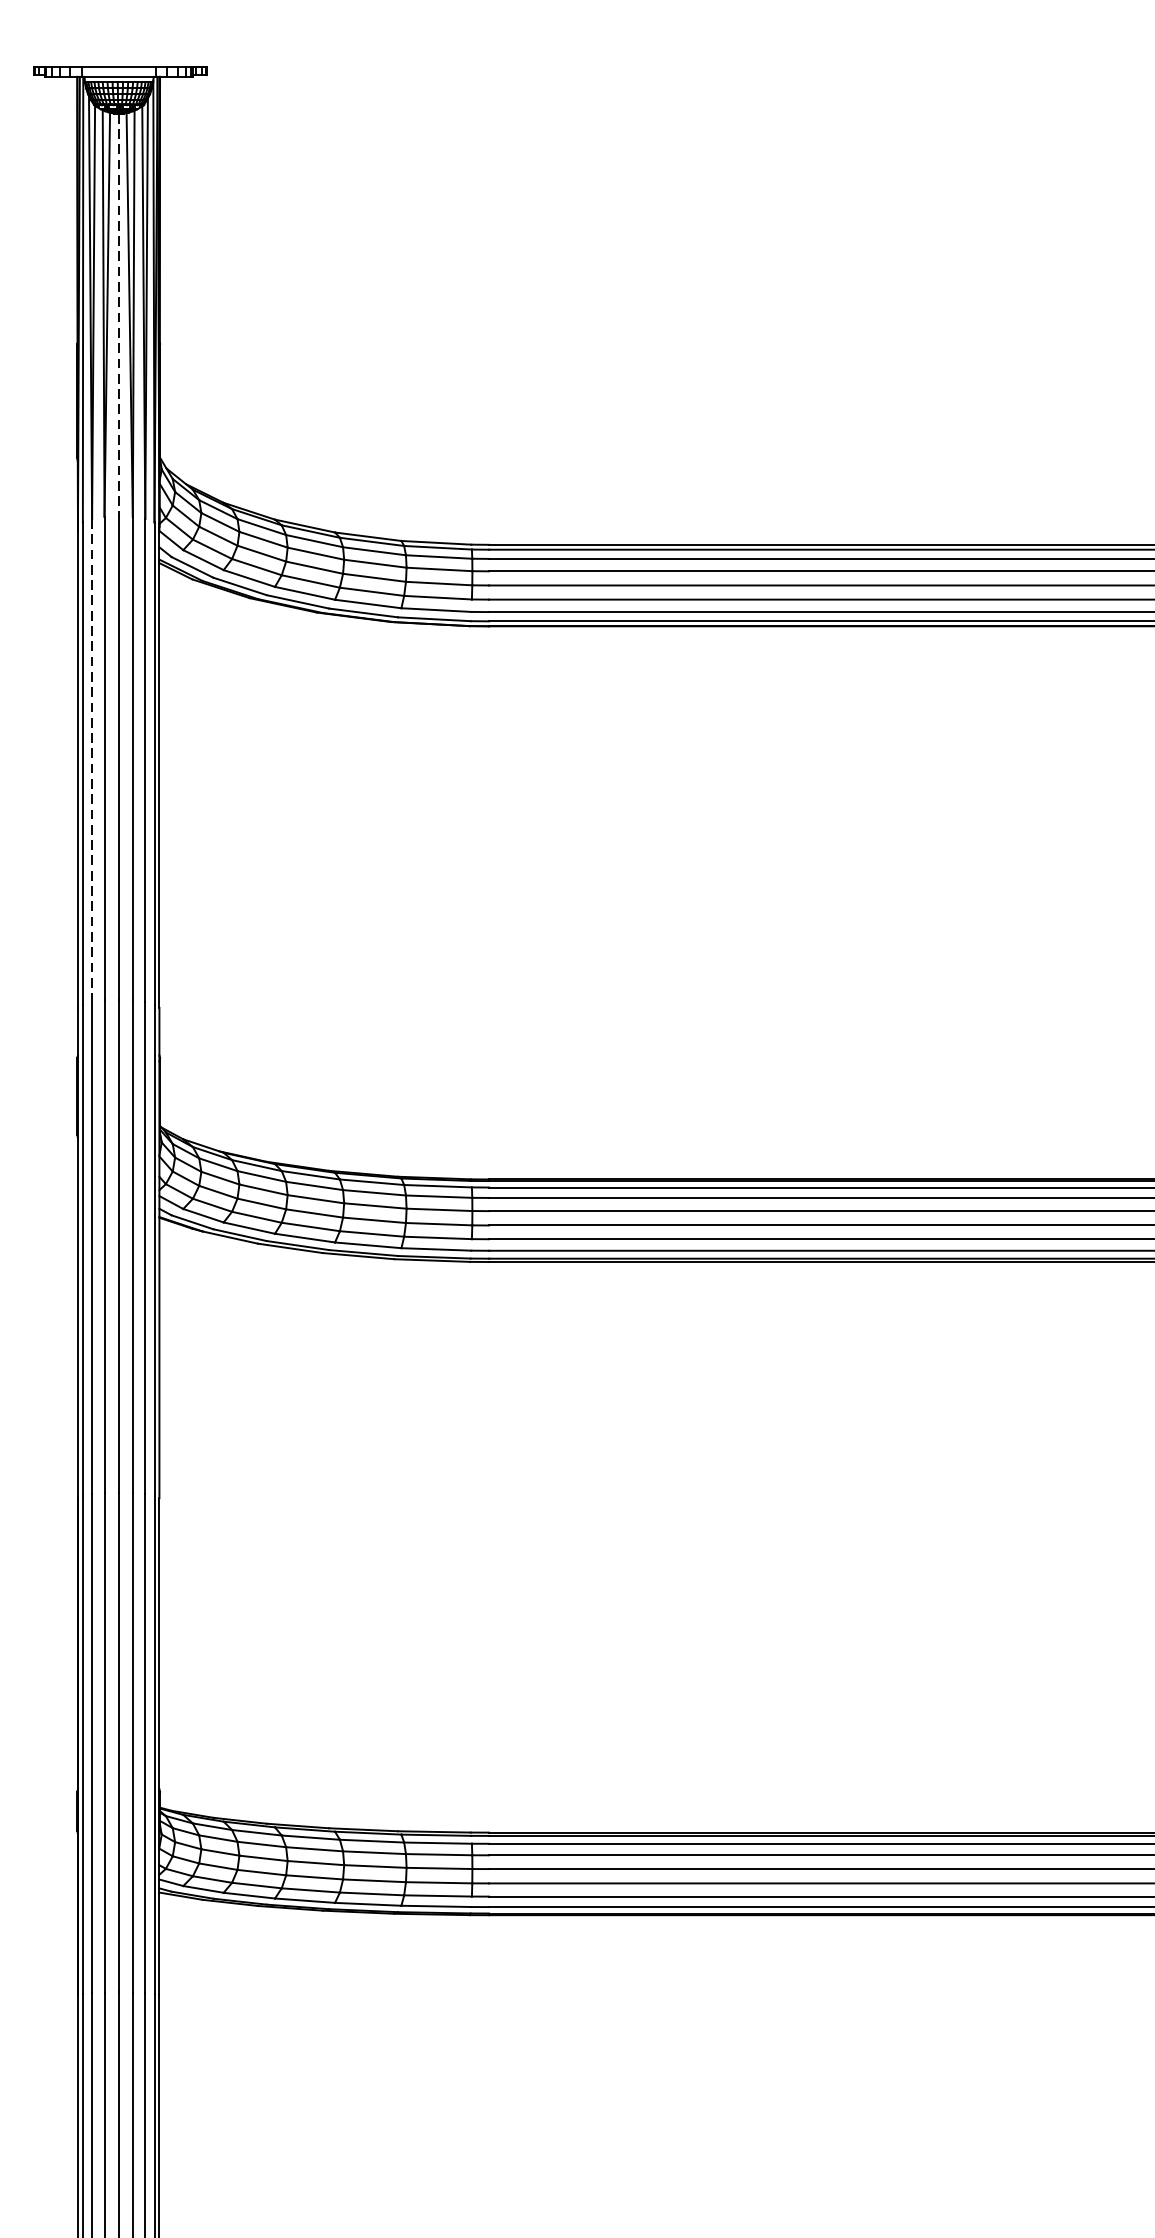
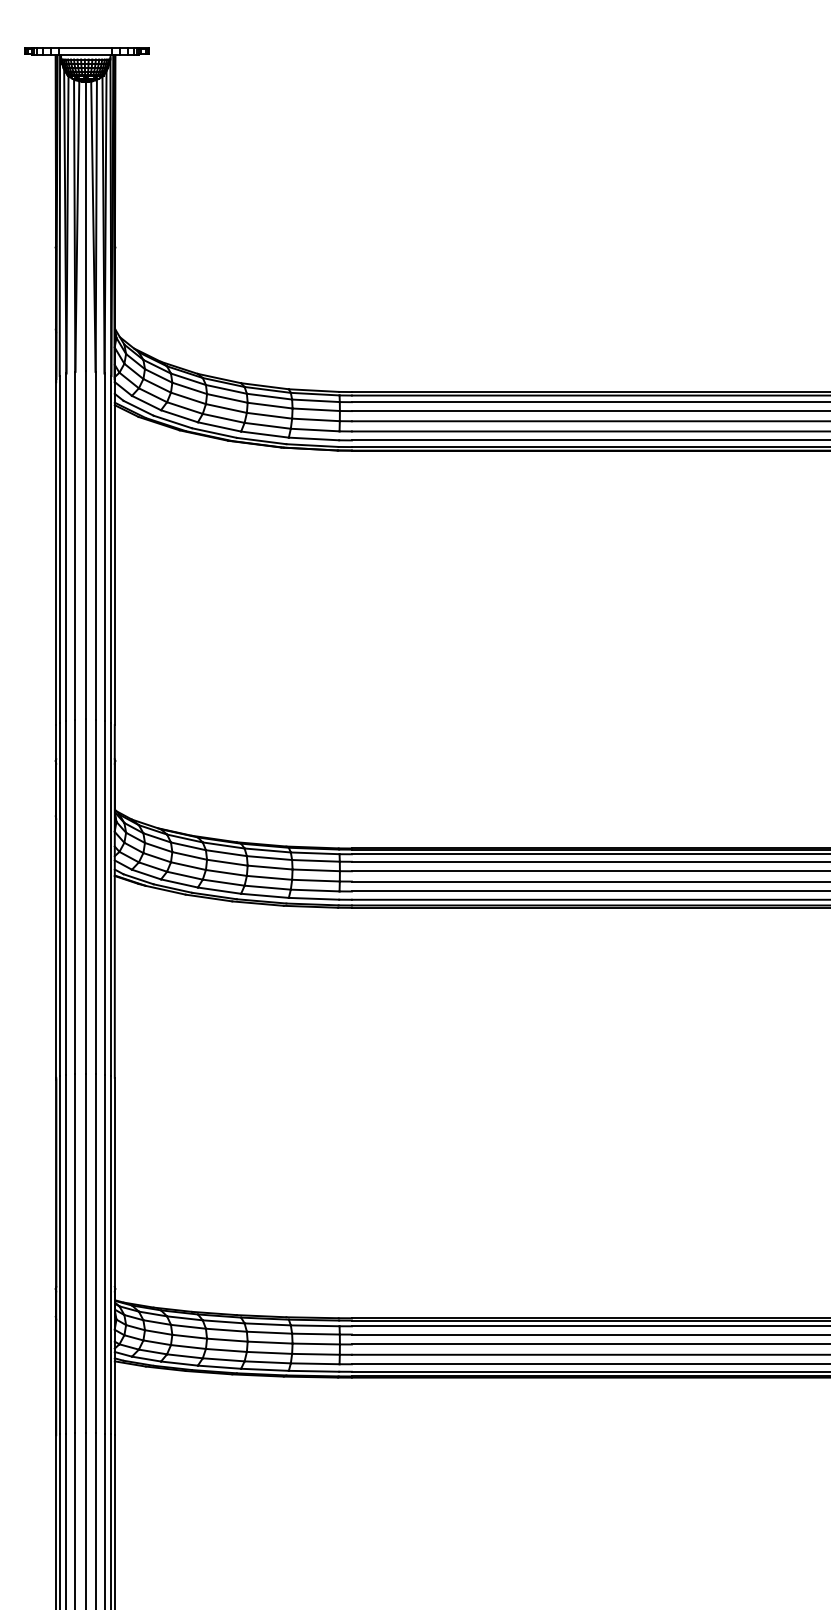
line: (118, 314) -> (85, 226), dashed -> solid
line: (92, 760) -> (66, 547), dashed -> solid

